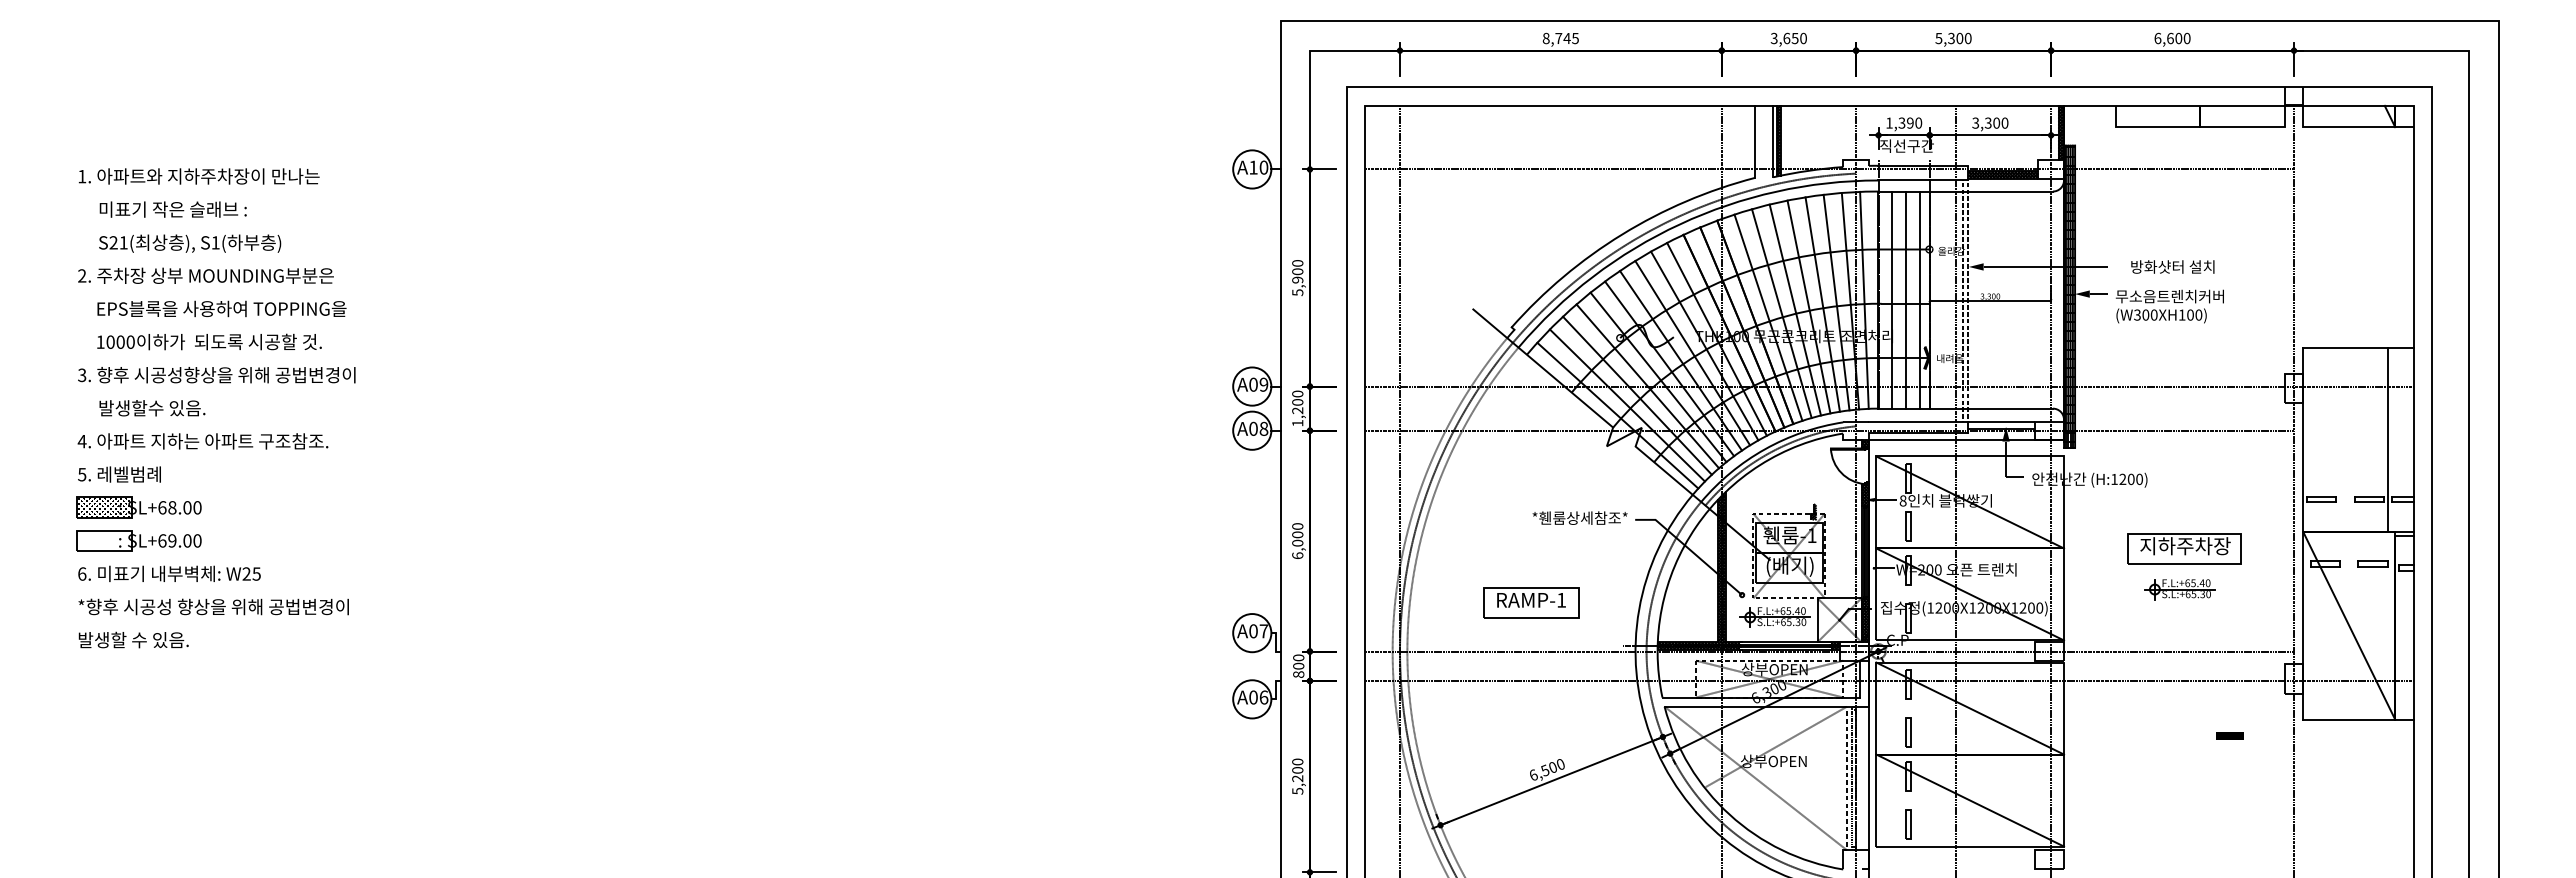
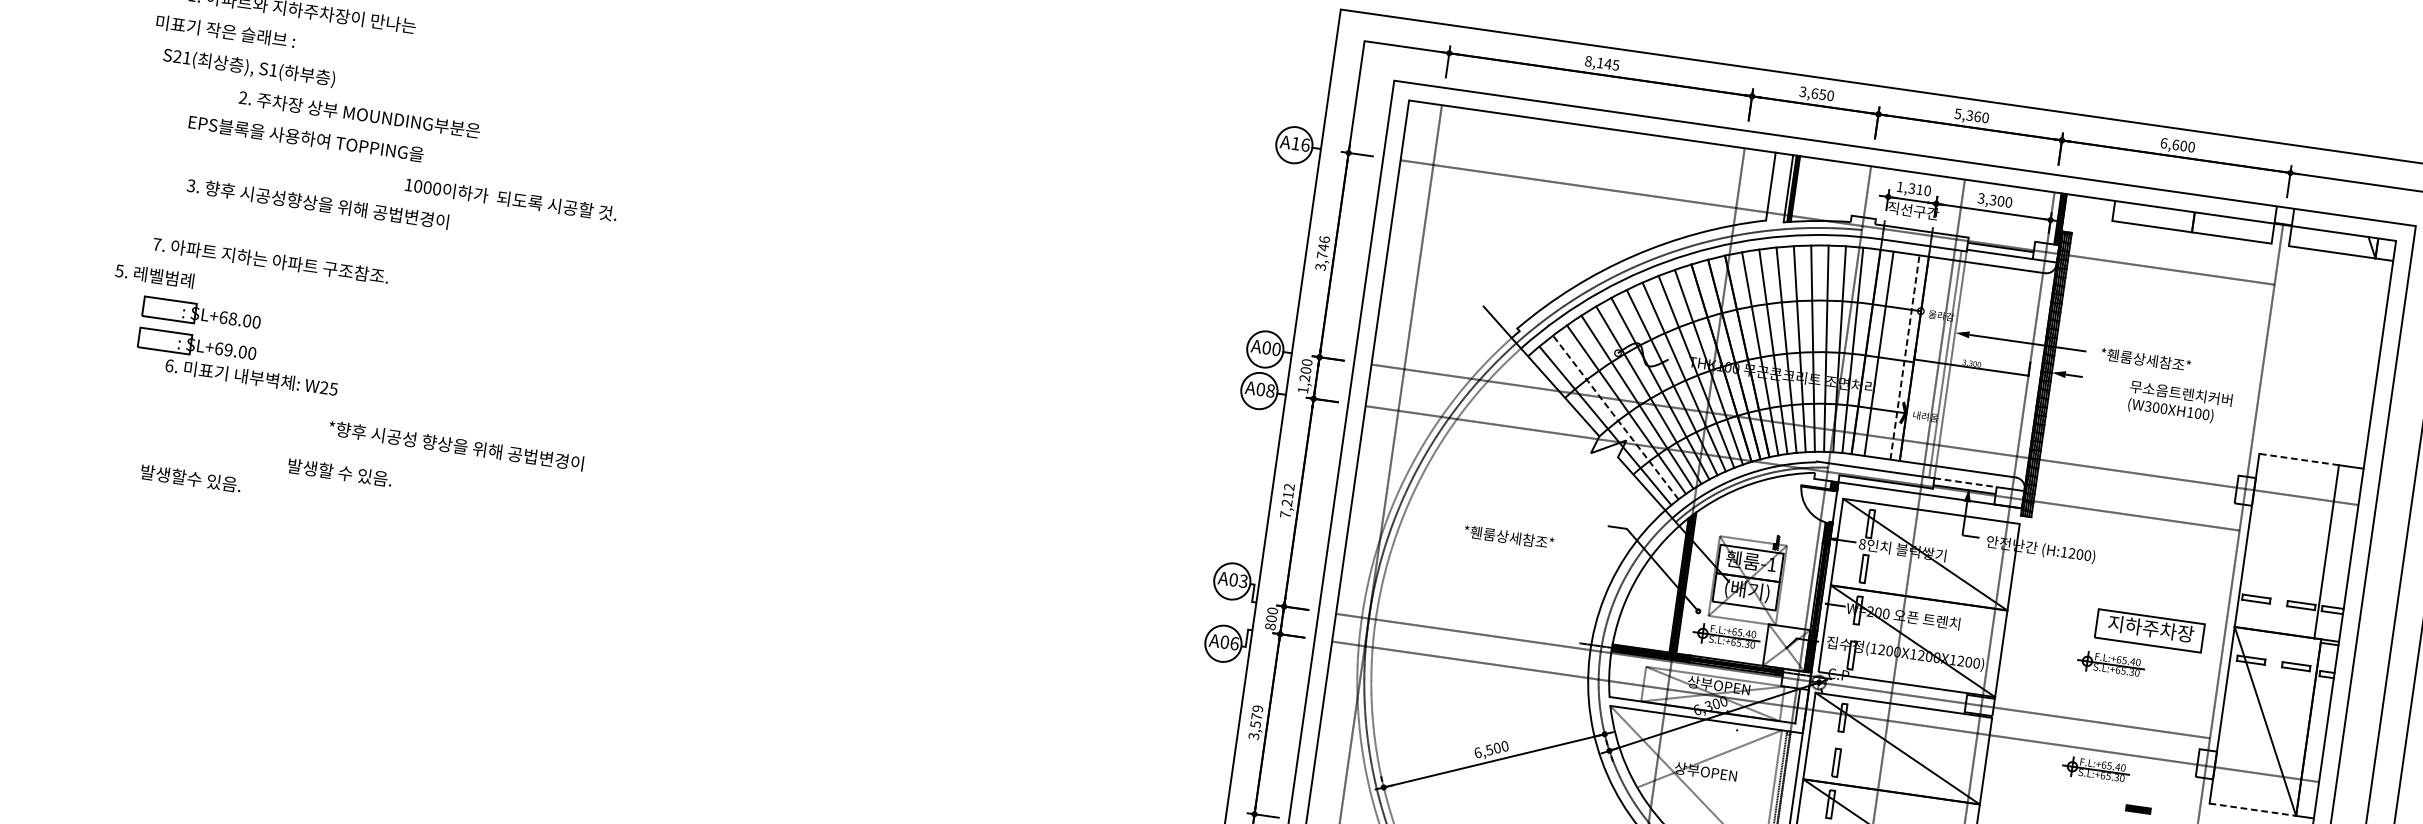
text: (1959, 37) -> (1977, 115), 5,300 -> 5,360
text: (1558, 38) -> (1600, 62), 8,745 -> 8,145
text: (1910, 122) -> (1920, 189), 1,390 -> 1,310
text: (1263, 167) -> (1305, 144), A10 -> A16
hatch: (2003, 174) -> (2000, 250), removed
text: (172, 209) -> (225, 31), moved
text: (190, 243) -> (249, 67), moved
text: (2170, 266) -> (2145, 359), 방화샷터 설치 -> *휀룸상세참조*
text: (205, 275) -> (359, 113), moved
text: (1297, 277) -> (1322, 252), 5,900 -> 3,746
line: (1905, 299) -> (1891, 355), removed
line: (1919, 300) -> (1904, 357), solid -> dashed
text: (2169, 306) -> (2179, 402), moved
text: (209, 341) -> (511, 198), moved
line: (2345, 347) -> (2299, 459), solid -> dashed
text: (216, 375) -> (317, 203), moved
text: (1263, 384) -> (1276, 349), A09 -> A00
line: (1627, 405) -> (1615, 417), solid -> dashed
text: (152, 408) -> (191, 478), moved
line: (2001, 421) -> (1965, 482), solid -> dashed
text: (81, 441) -> (156, 244), 4. -> 7.
text: (119, 474) -> (154, 275), moved
hatch: (105, 507) -> (170, 309), removed
text: (1579, 517) -> (1508, 536), moved
text: (1297, 541) -> (1287, 501), 6,000 -> 7,212
part: (2184, 548) -> (2149, 630), moved
text: (169, 573) -> (251, 377), moved
part: (1531, 602) -> (1499, 590), removed
text: (213, 606) -> (456, 445), moved
text: (1263, 631) -> (1243, 581), A07 -> A03
text: (133, 639) -> (339, 472), moved
part: (2179, 701) -> (2095, 769), added
line: (2349, 719) -> (2253, 809), solid -> dashed
text: (1297, 776) -> (1255, 722), 5,200 -> 3,579

